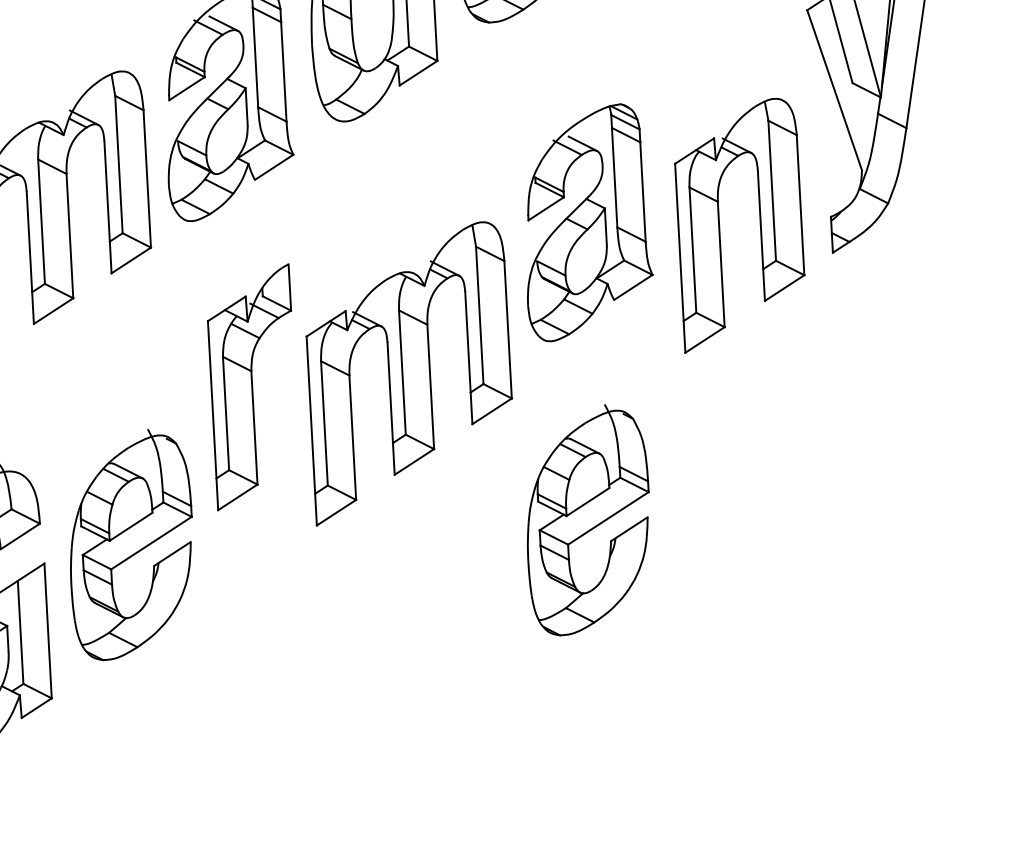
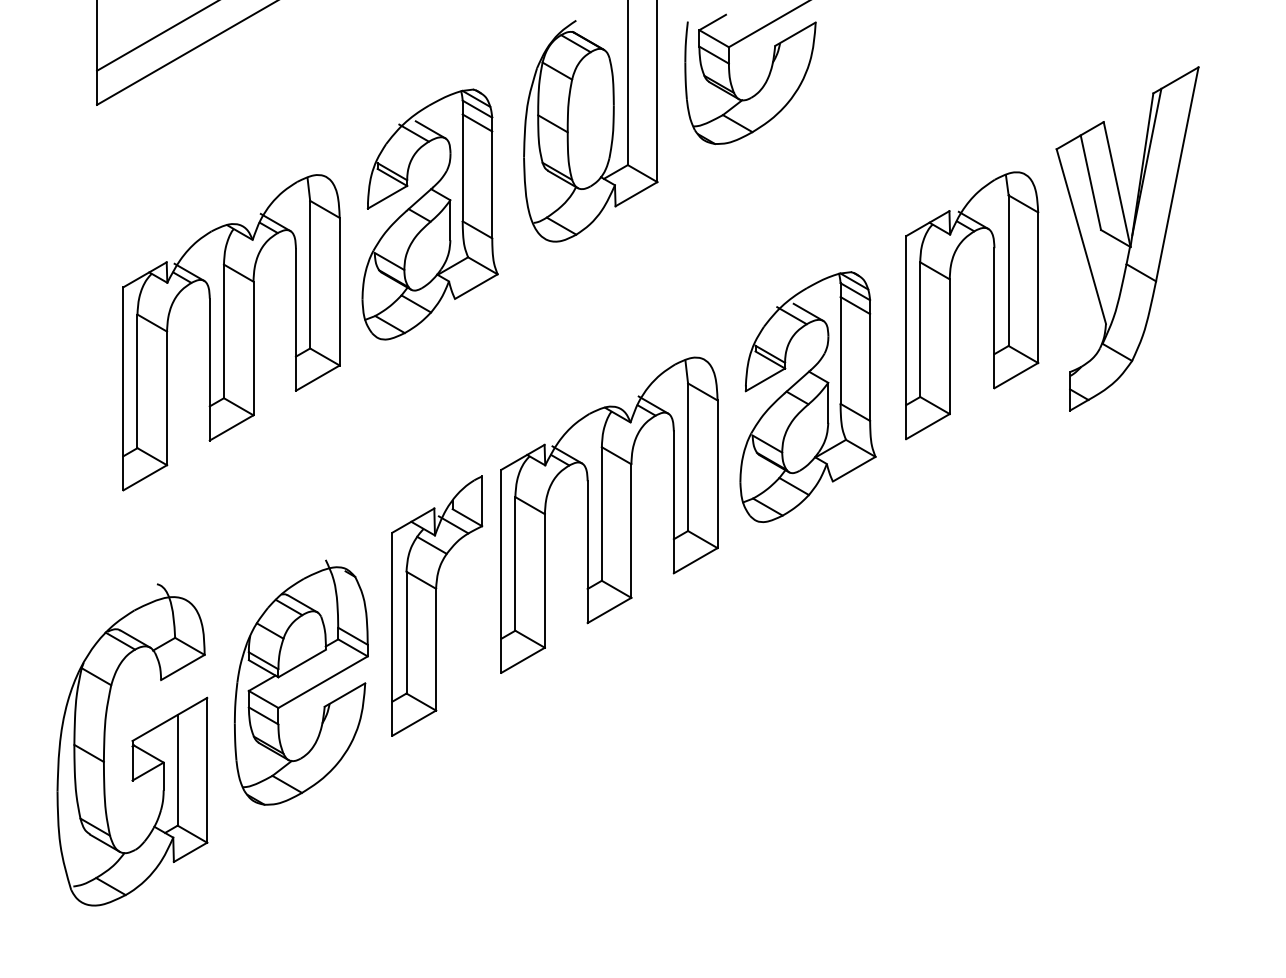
part: (586, 222) -> (807, 396), moved
part: (759, 223) -> (993, 305), moved
part: (253, 386) -> (437, 605), moved
part: (587, 519) -> (791, 682), removed

